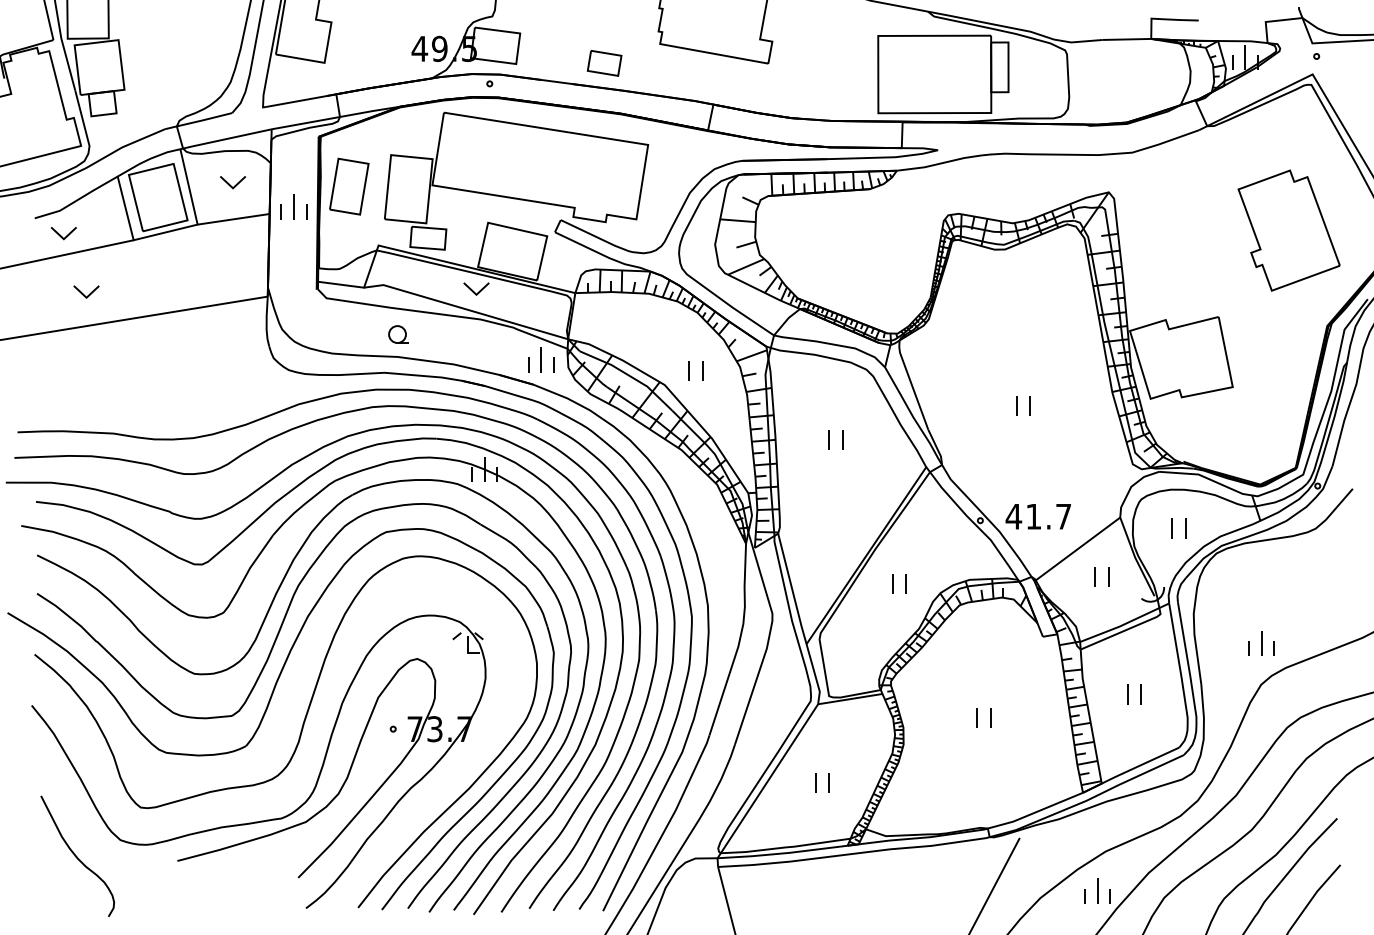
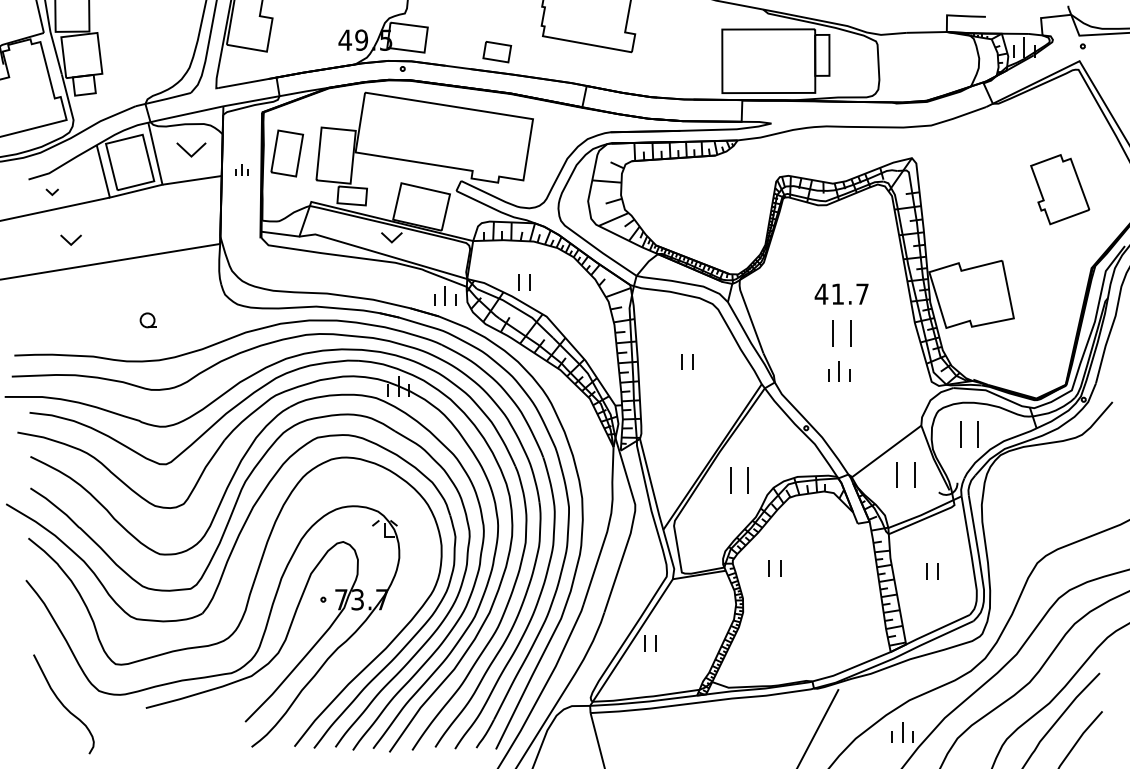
part: (233, 182) -> (191, 150), size x1.4
part: (293, 206) -> (241, 169), size x0.6
part: (1288, 230) -> (1059, 189), size x0.7
part: (63, 233) -> (52, 192), size x0.6
part: (398, 334) -> (148, 320), moved
part: (695, 370) -> (524, 281), moved
part: (1023, 405) -> (841, 333), size x1.6
text: (1037, 516) -> (840, 294), moved
part: (1178, 528) -> (969, 434), size x1.6
part: (1101, 576) -> (905, 474), size x1.6
part: (899, 583) -> (739, 479), size x1.6
part: (1261, 643) -> (839, 371), moved
part: (983, 717) -> (774, 567), moved
part: (822, 782) -> (650, 643), moved

